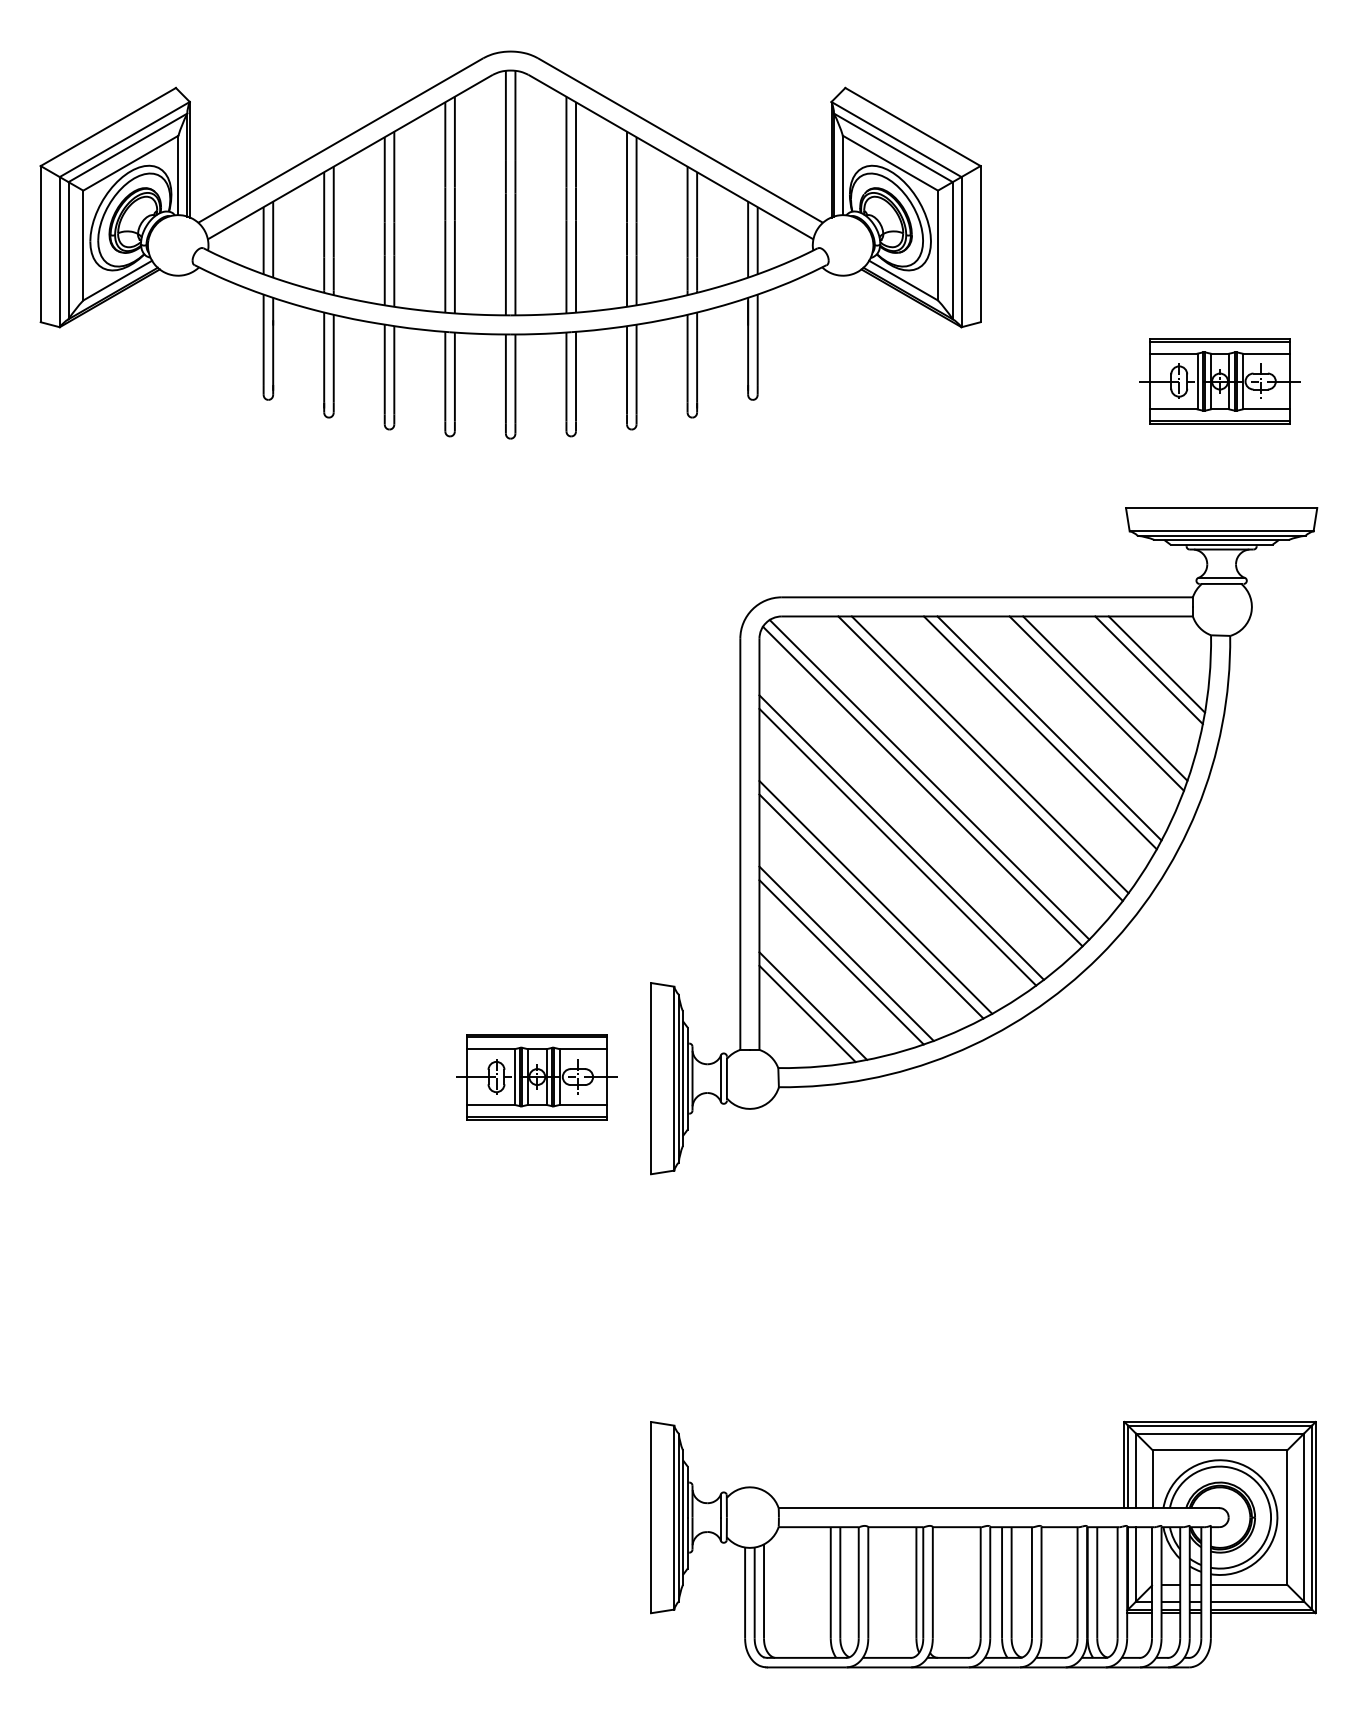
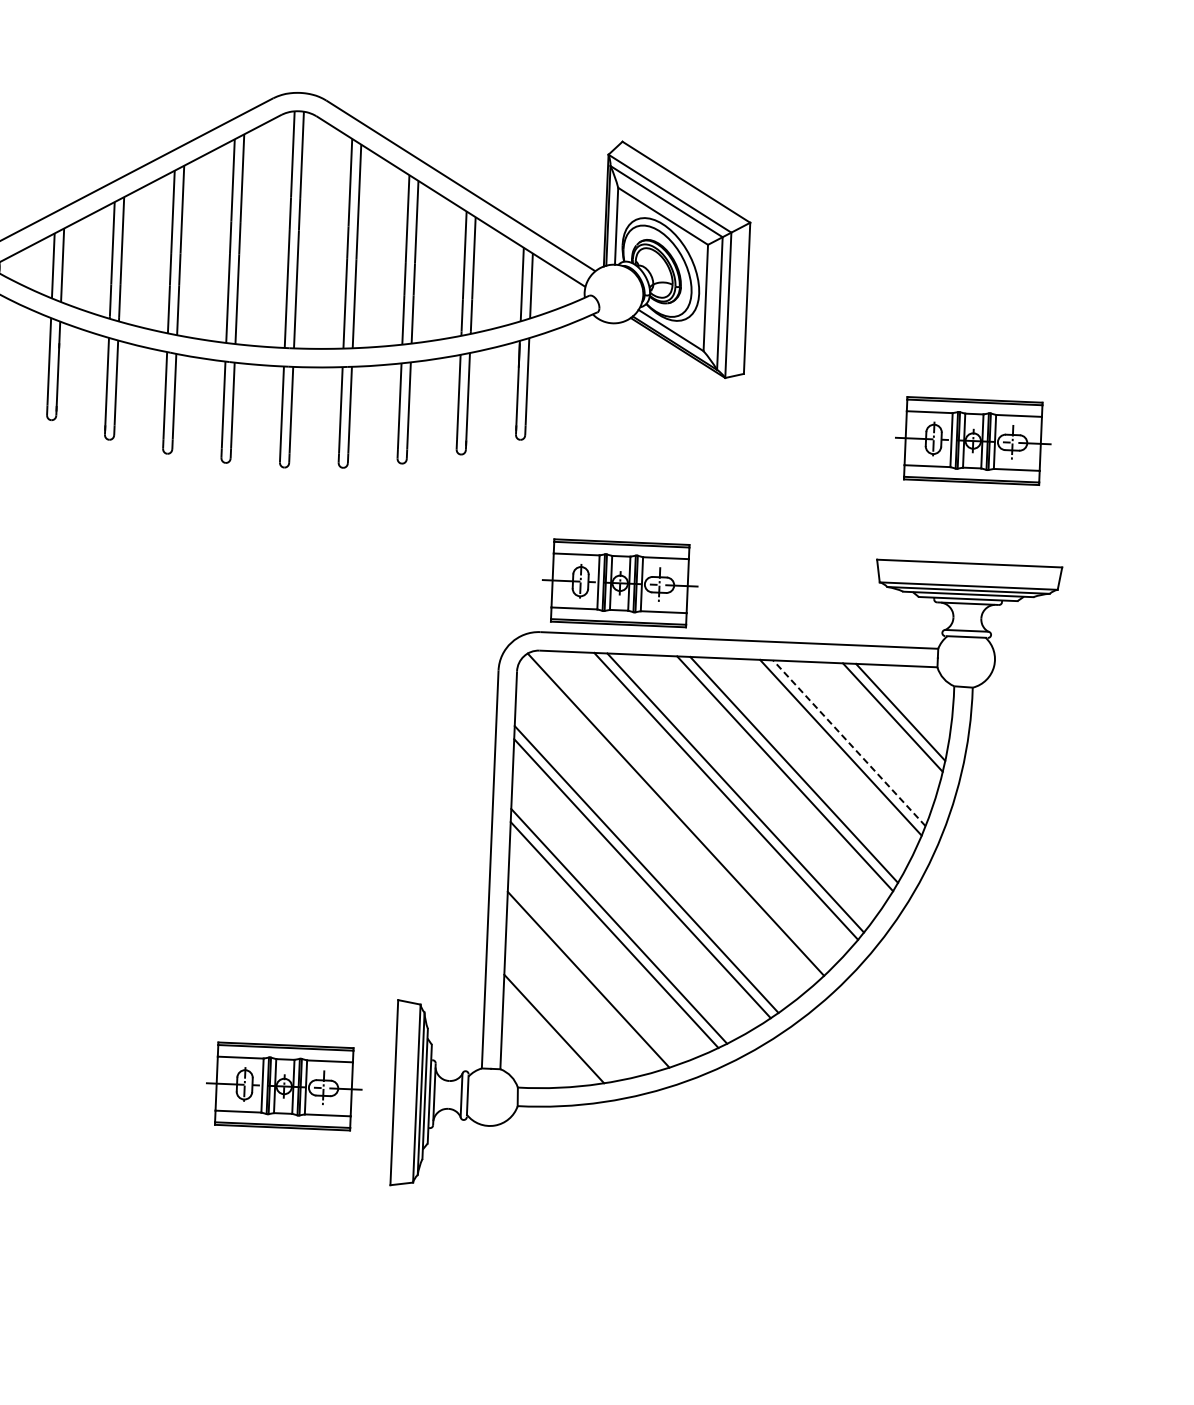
part: (861, 543) -> (619, 583), added
line: (1105, 698) -> (849, 743), solid -> dashed
line: (922, 786) -> (668, 820), removed
line: (841, 962) -> (583, 987), removed
line: (807, 1013) -> (548, 1035), removed

